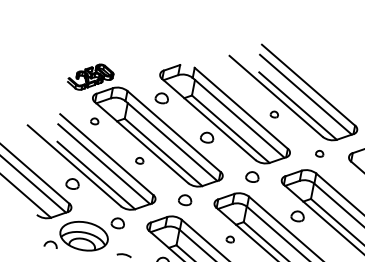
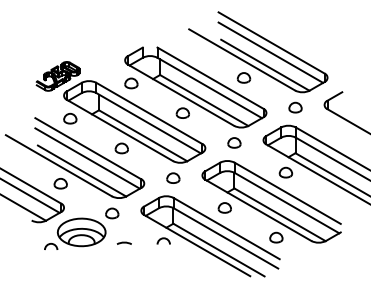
part: (274, 113) -> (243, 77), size x1.67
part: (94, 121) -> (70, 118), size x1.67
part: (319, 153) -> (295, 107), size x1.67
part: (139, 160) -> (121, 148), size x1.67
part: (230, 239) -> (224, 207), size x1.67

